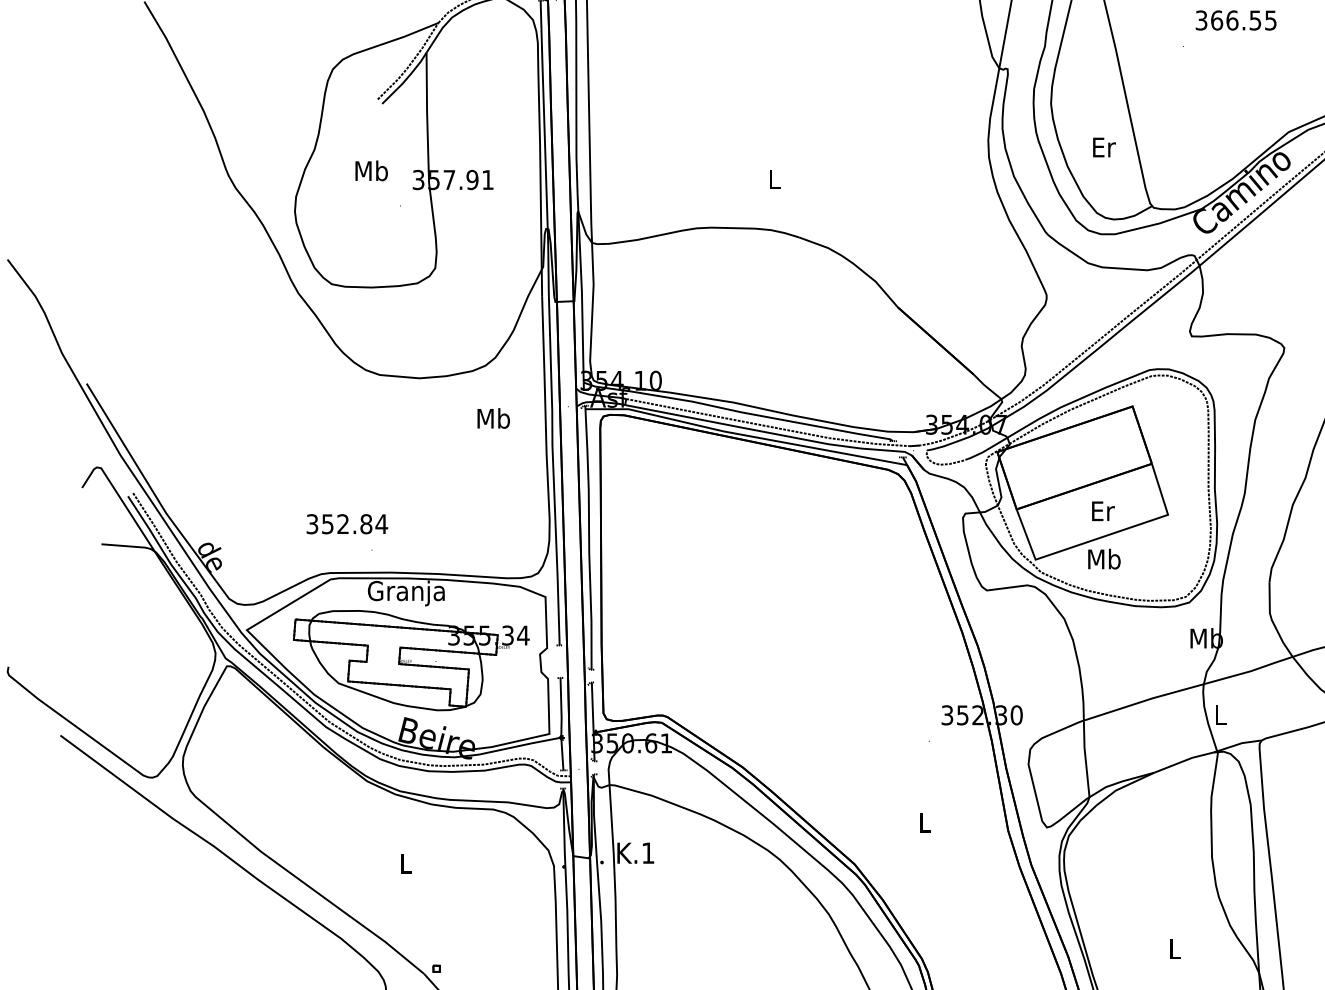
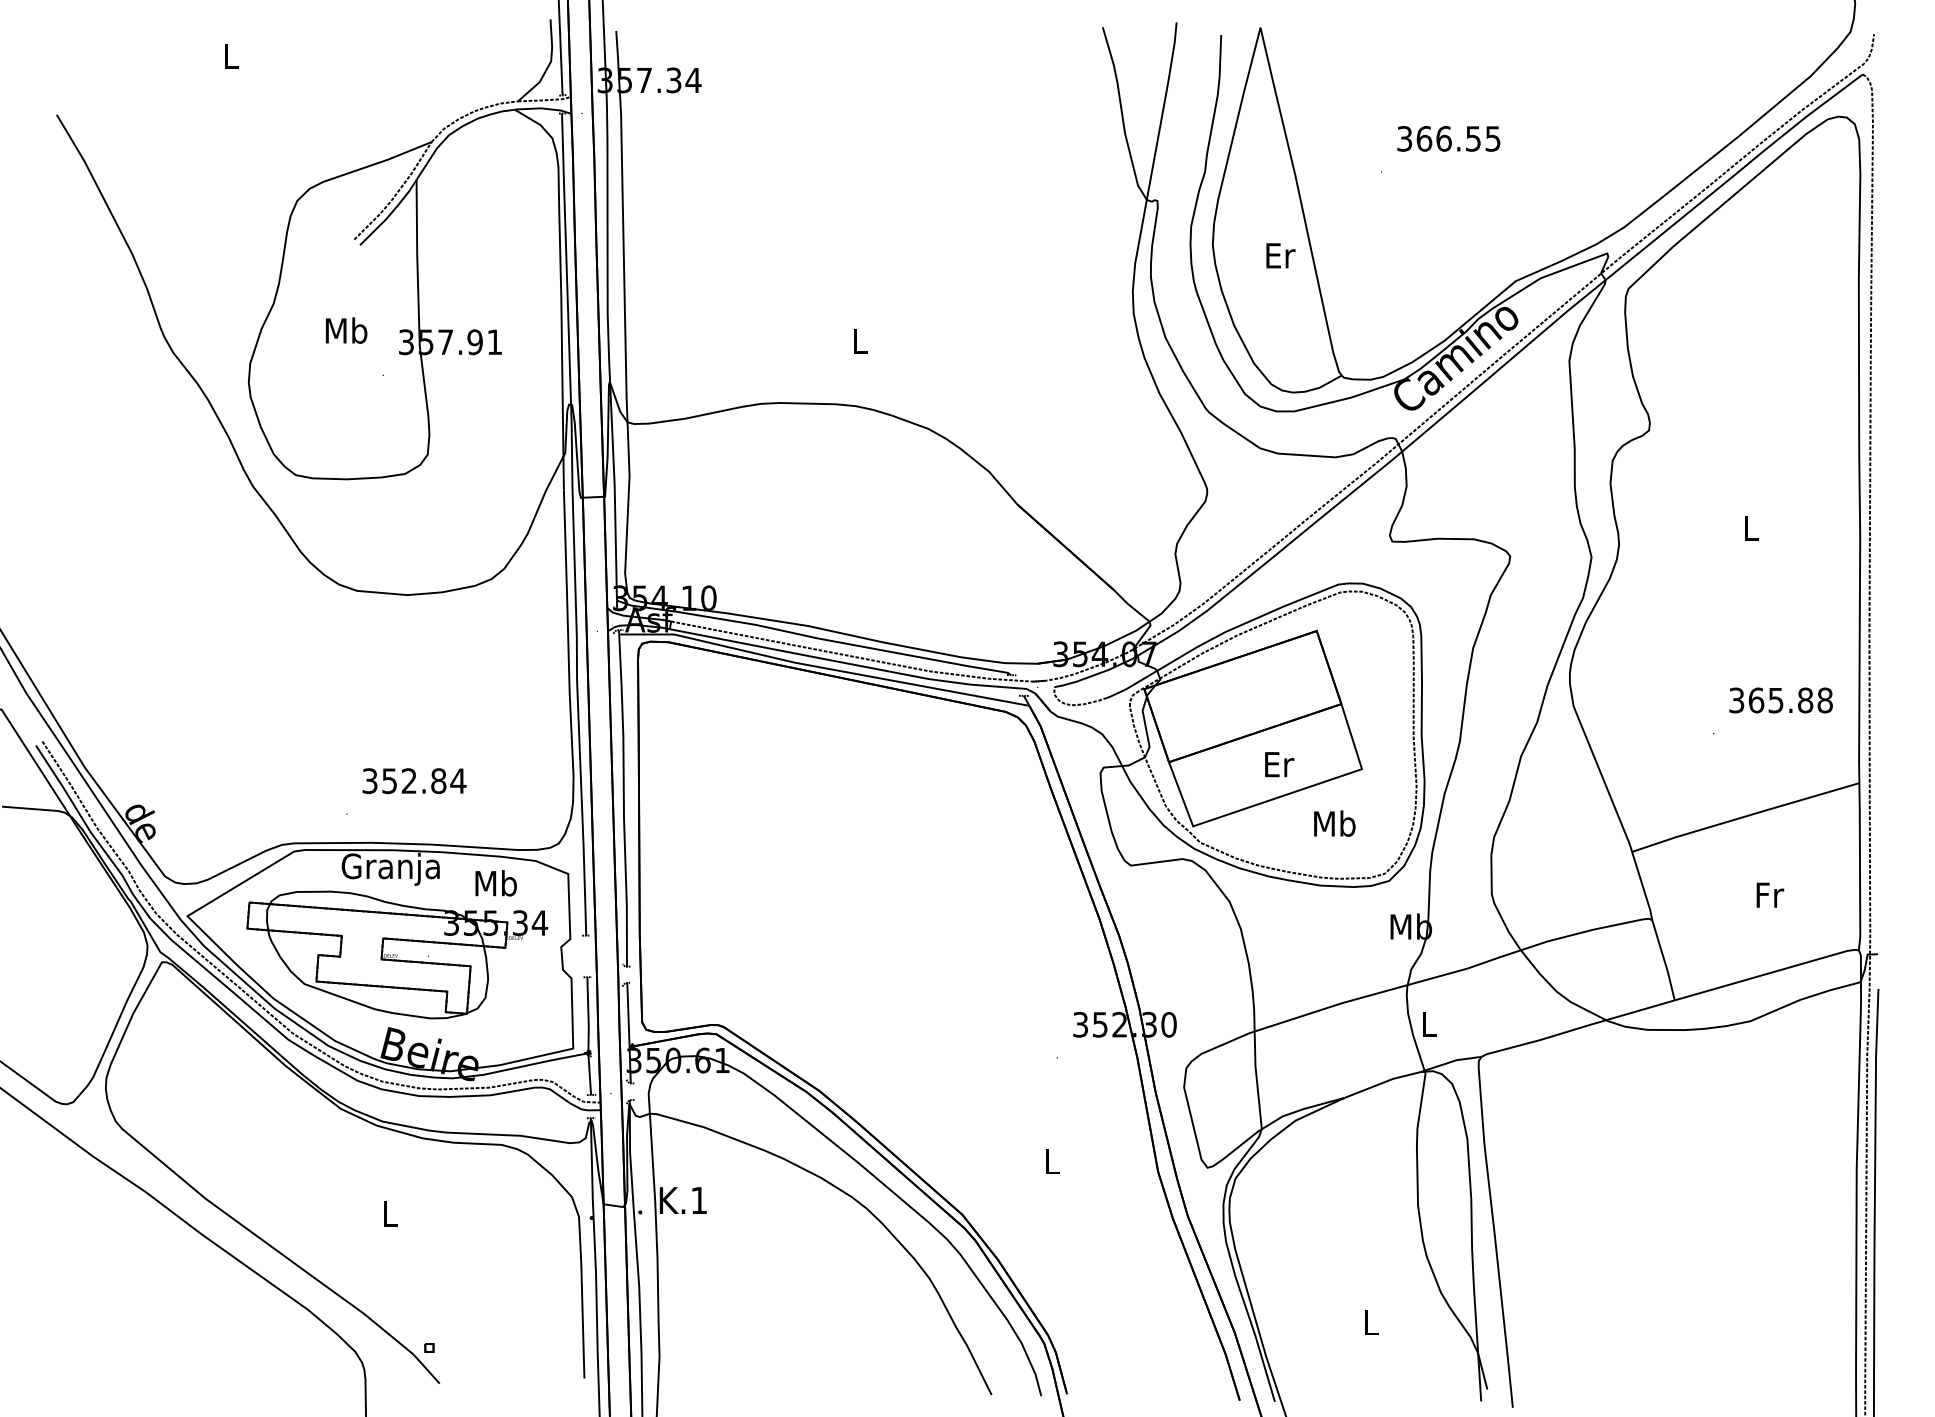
text: (1104, 147) -> (1280, 255), moved
text: (493, 418) -> (495, 883), moved
text: (347, 523) -> (414, 780), moved
text: (1104, 559) -> (1334, 823), moved

